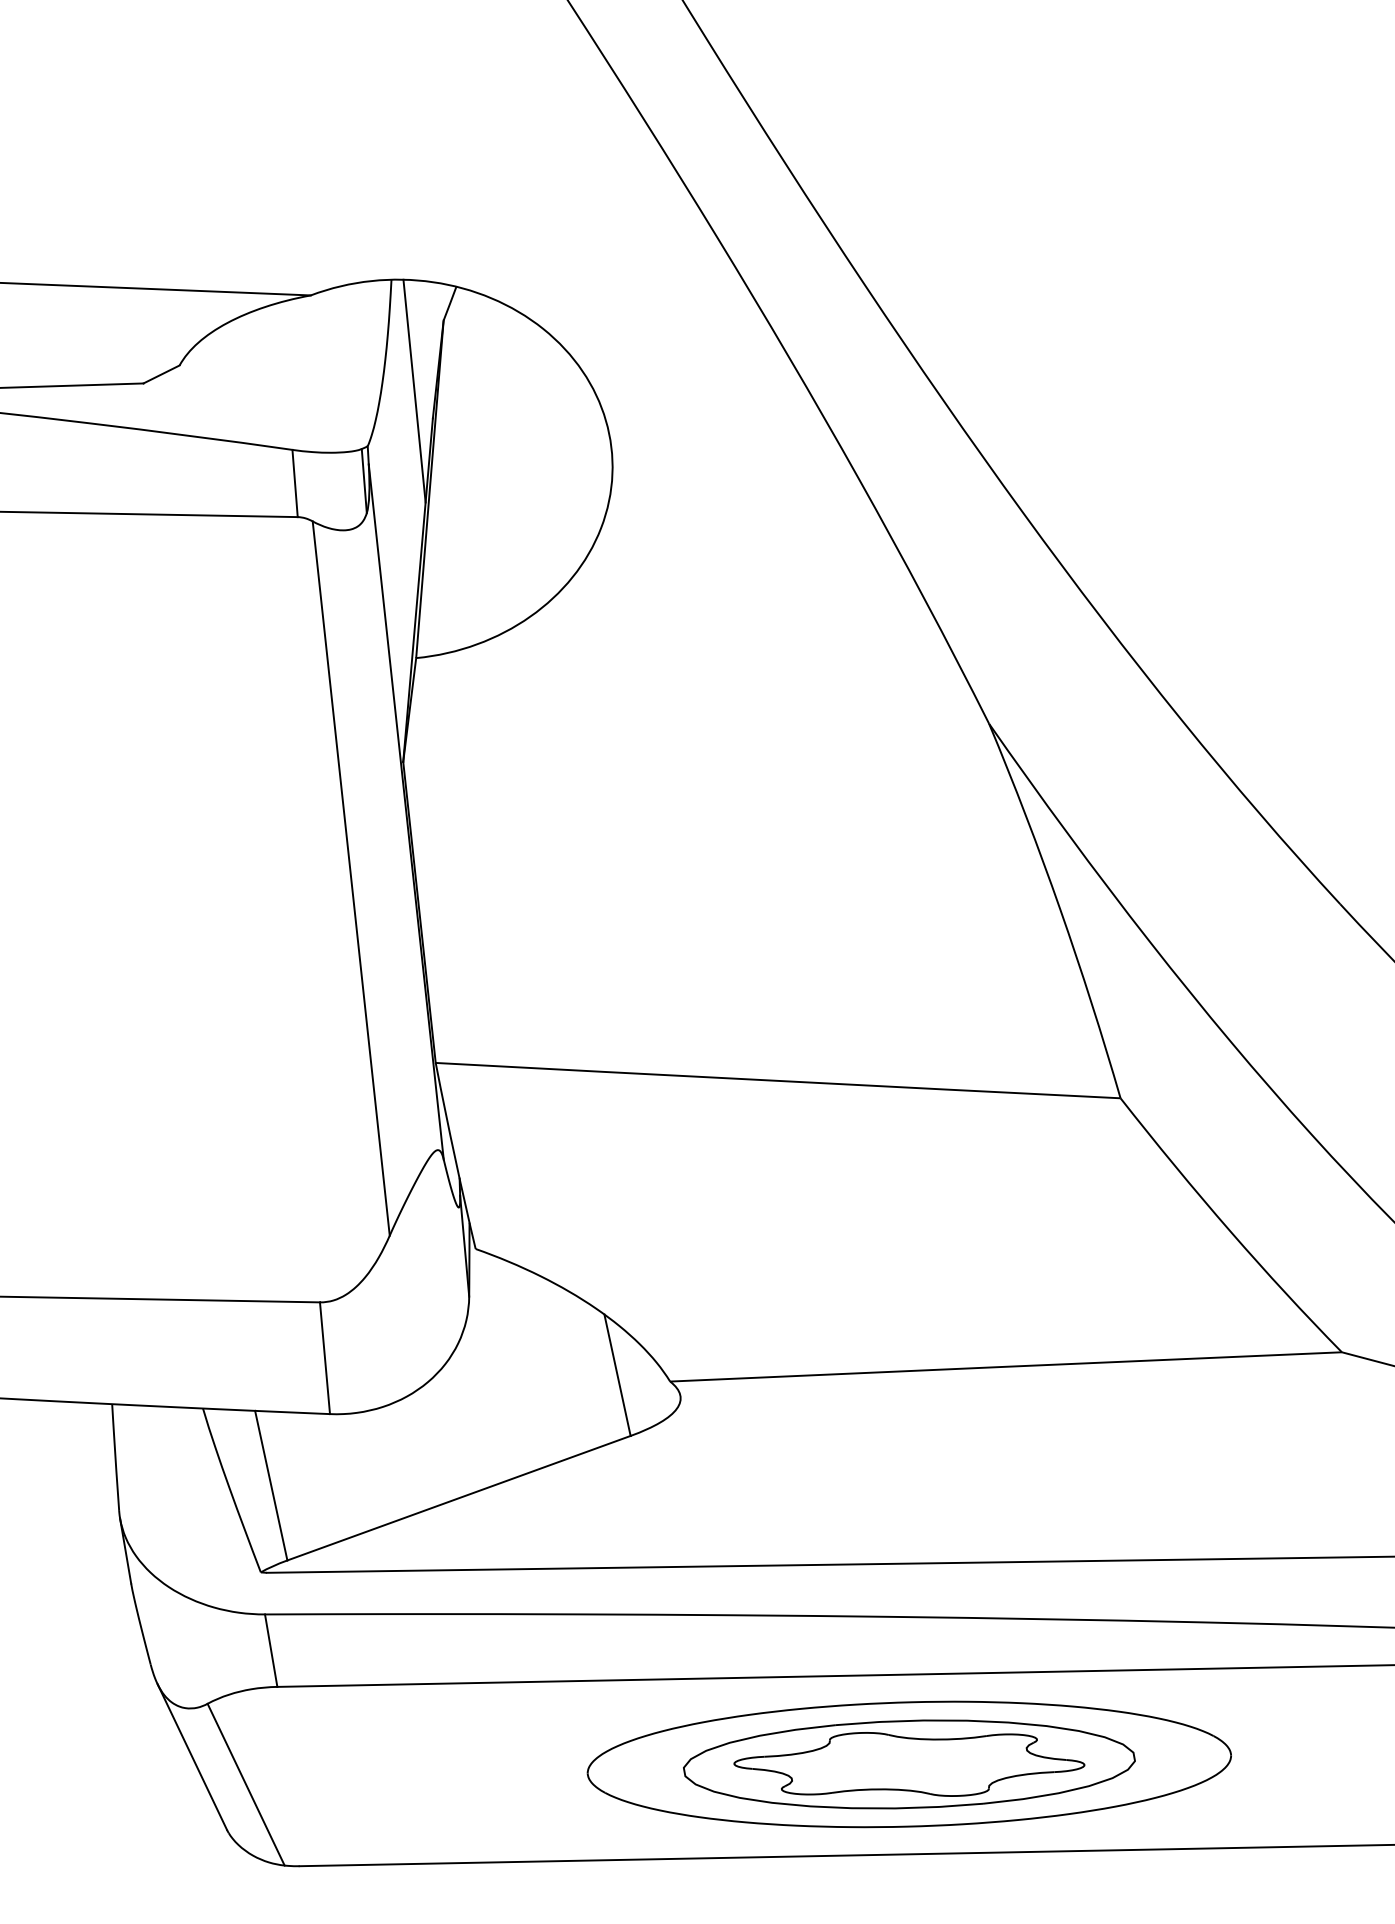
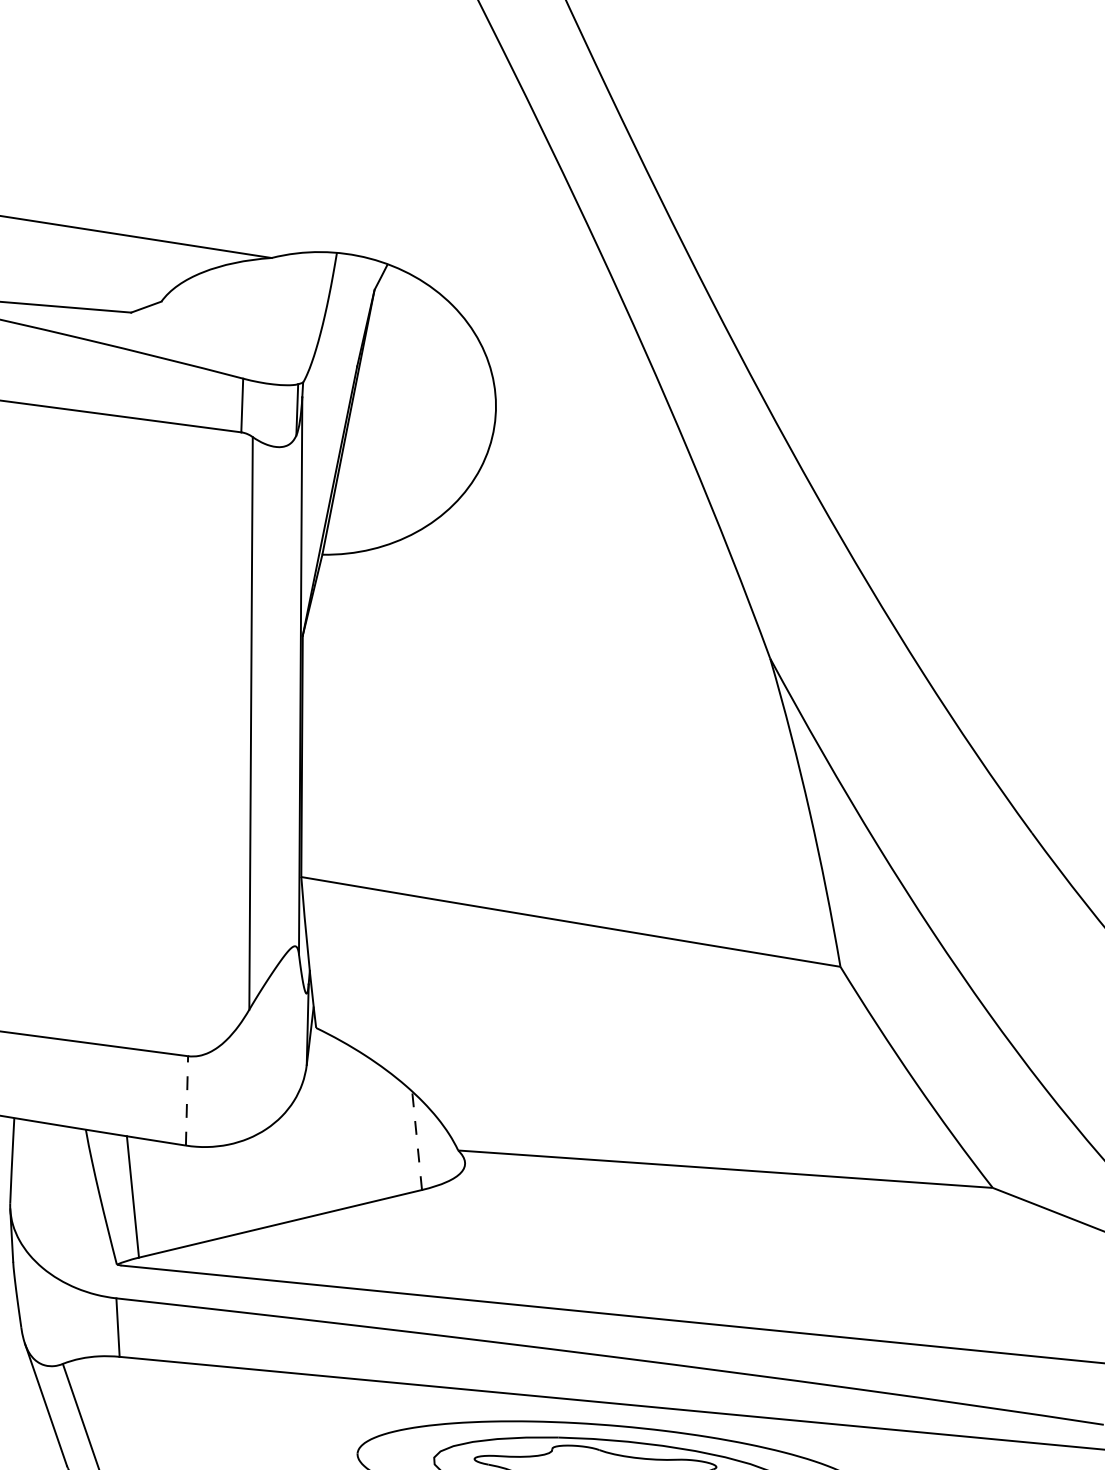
line: (414, 390) -> (345, 342), removed
line: (324, 1357) -> (186, 1100), solid -> dashed
line: (617, 1374) -> (417, 1140), solid -> dashed

